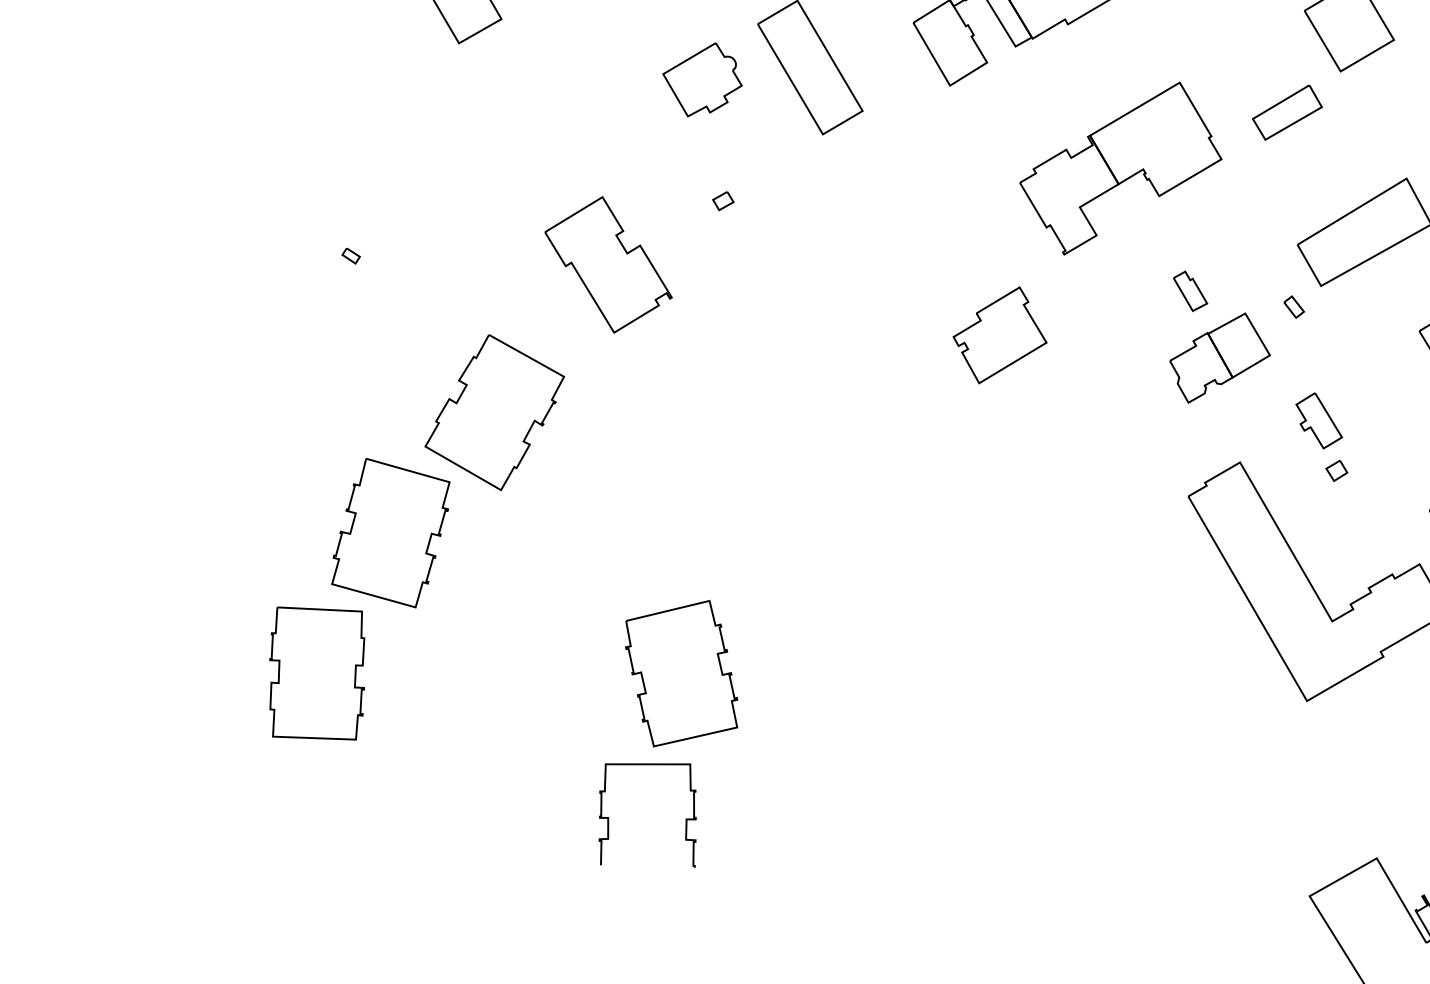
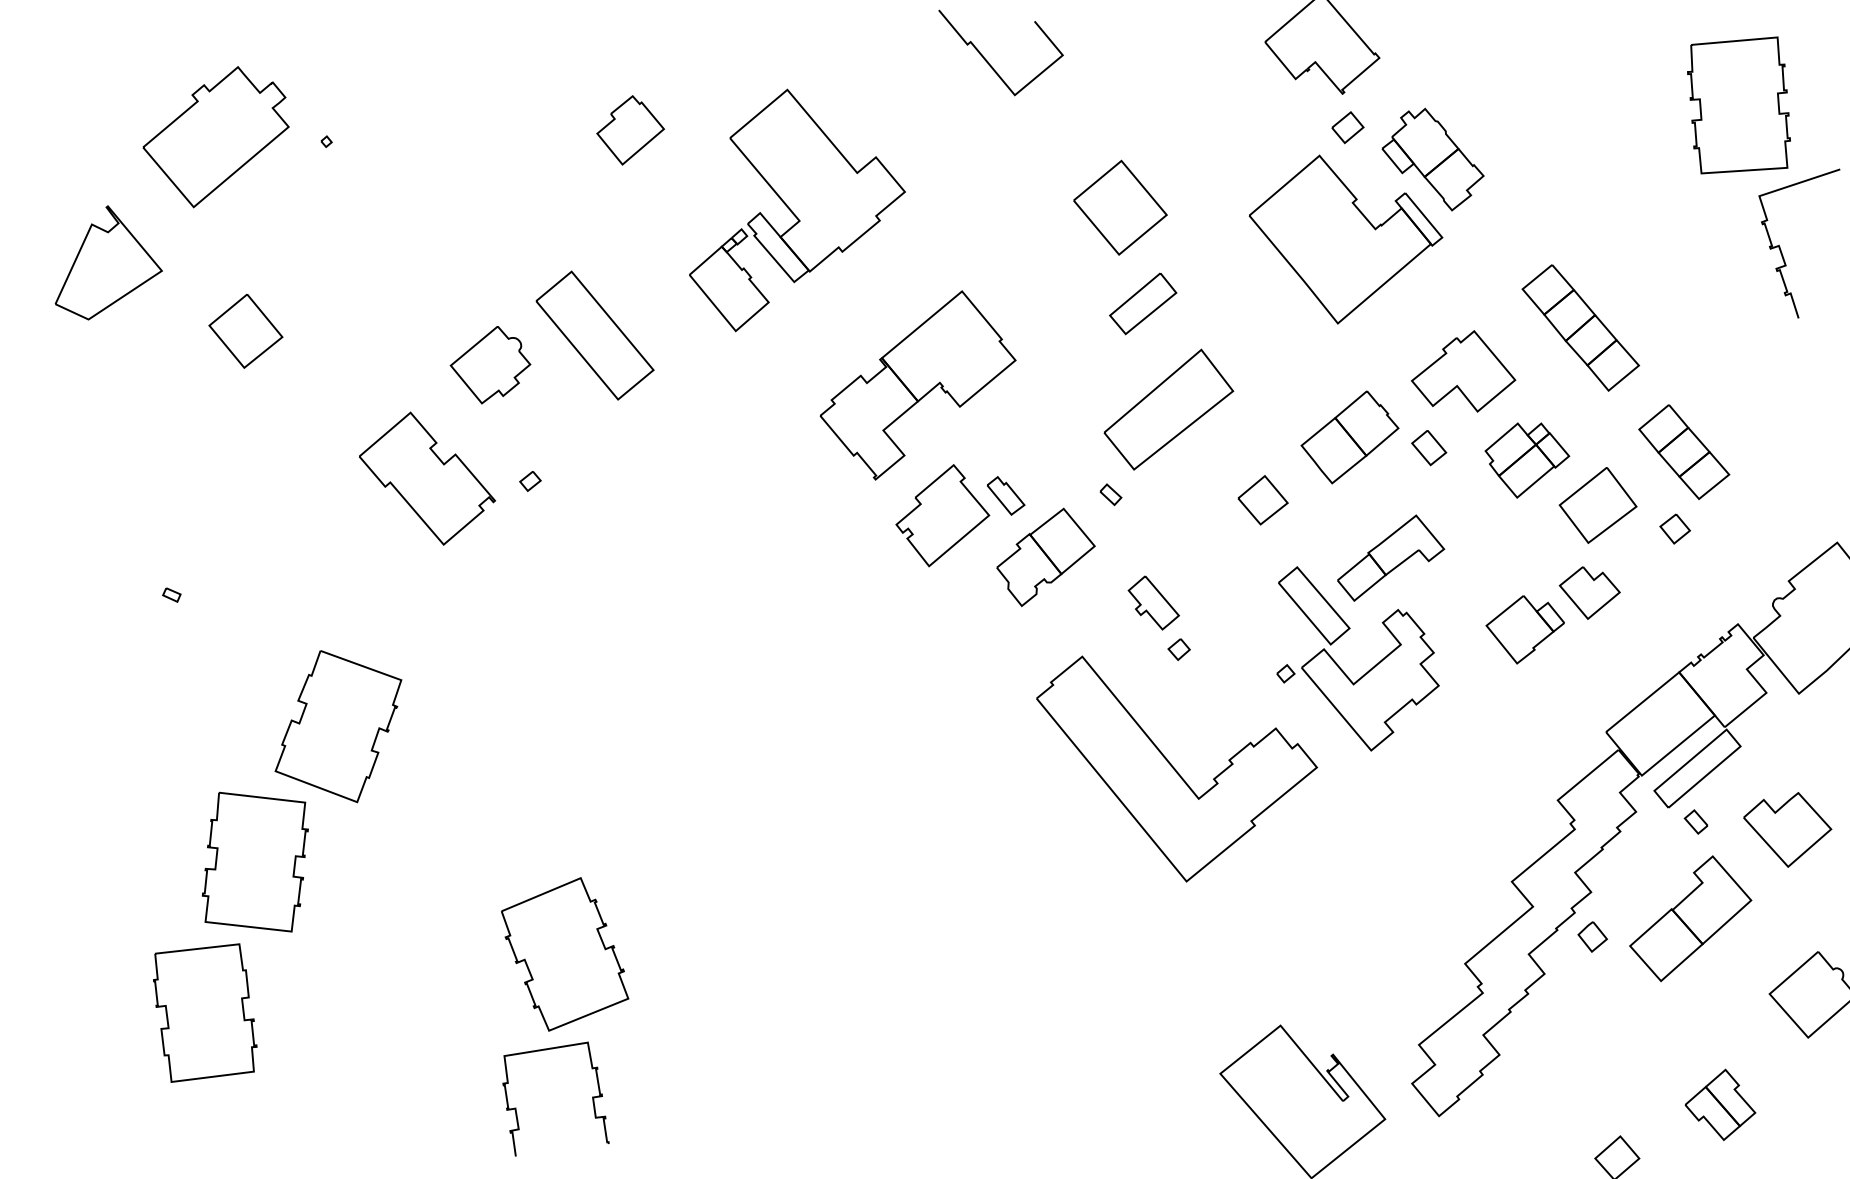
part: (1287, 112) -> (1143, 303), moved
part: (608, 264) -> (427, 478), moved
part: (1000, 335) -> (942, 515), moved

